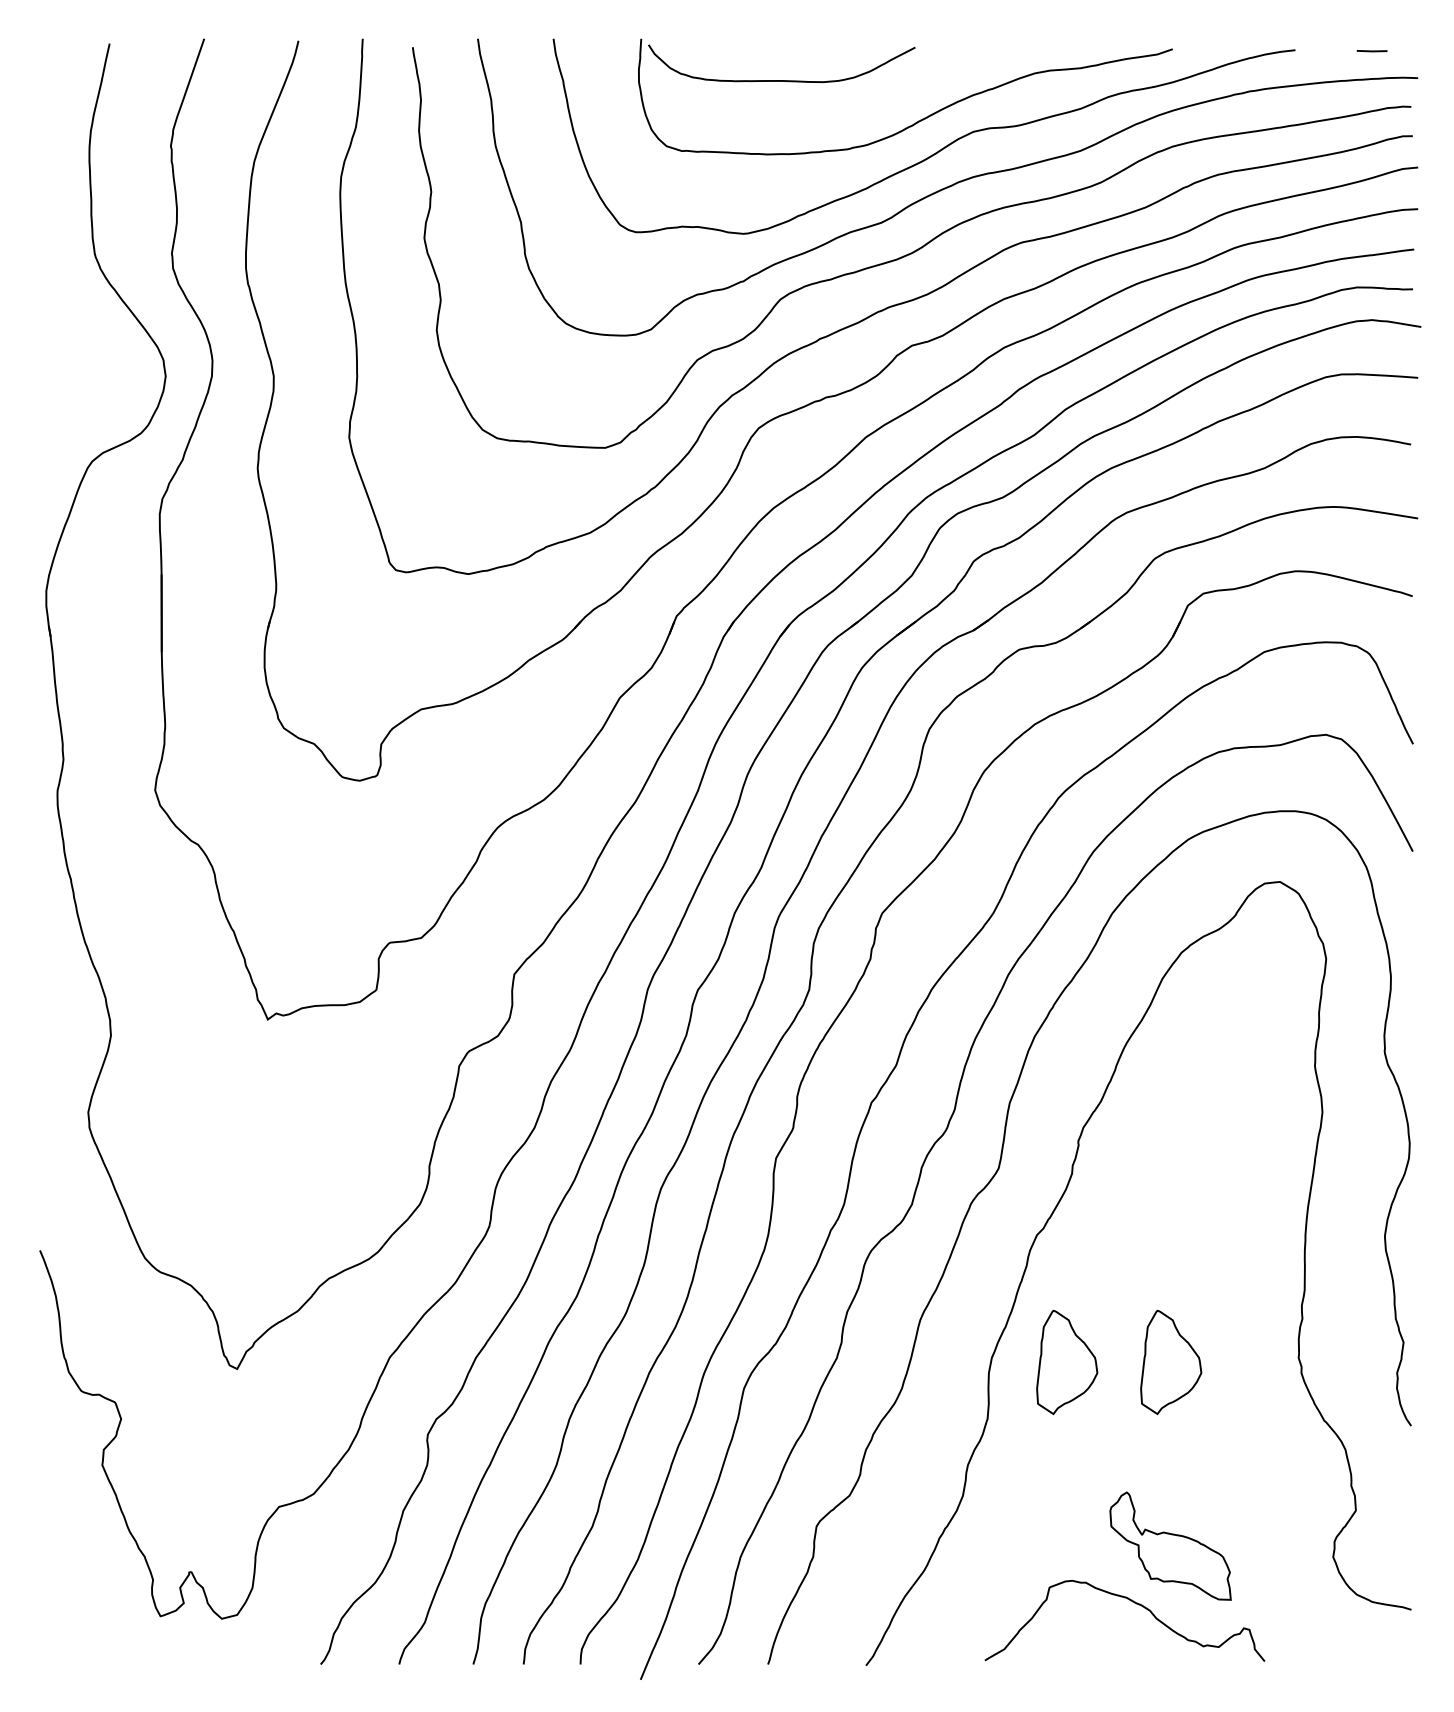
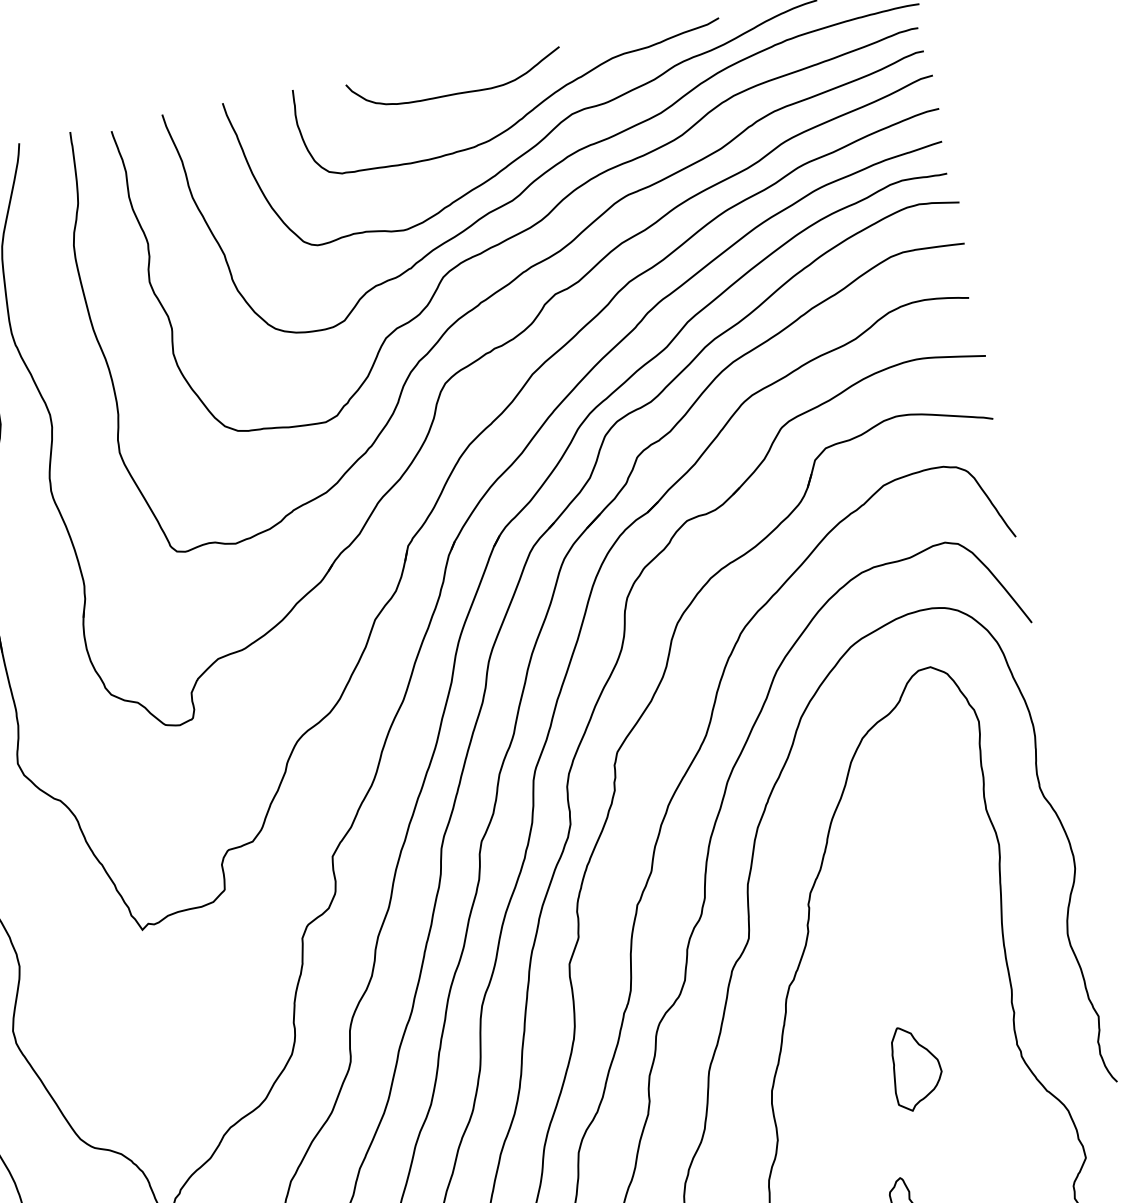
curve: (781, 80) -> (457, 93), moved
part: (1067, 1362) -> (833, 1083), removed

